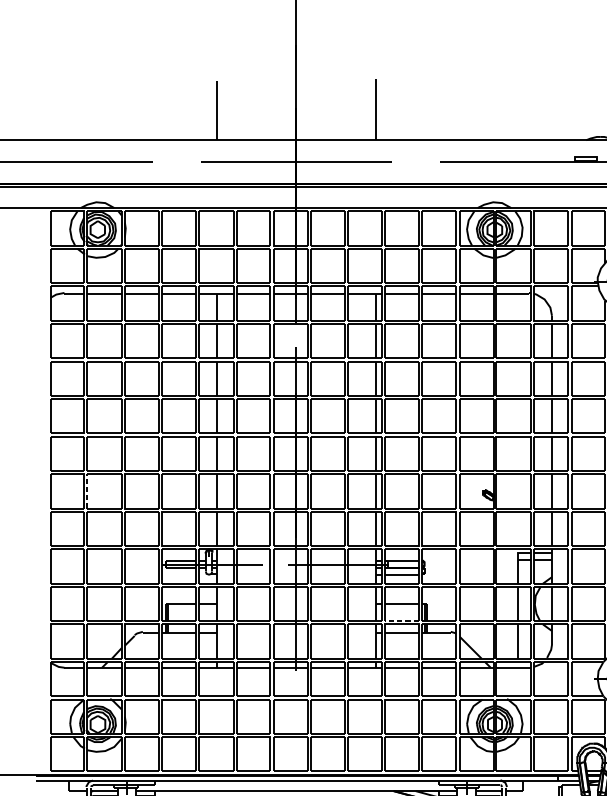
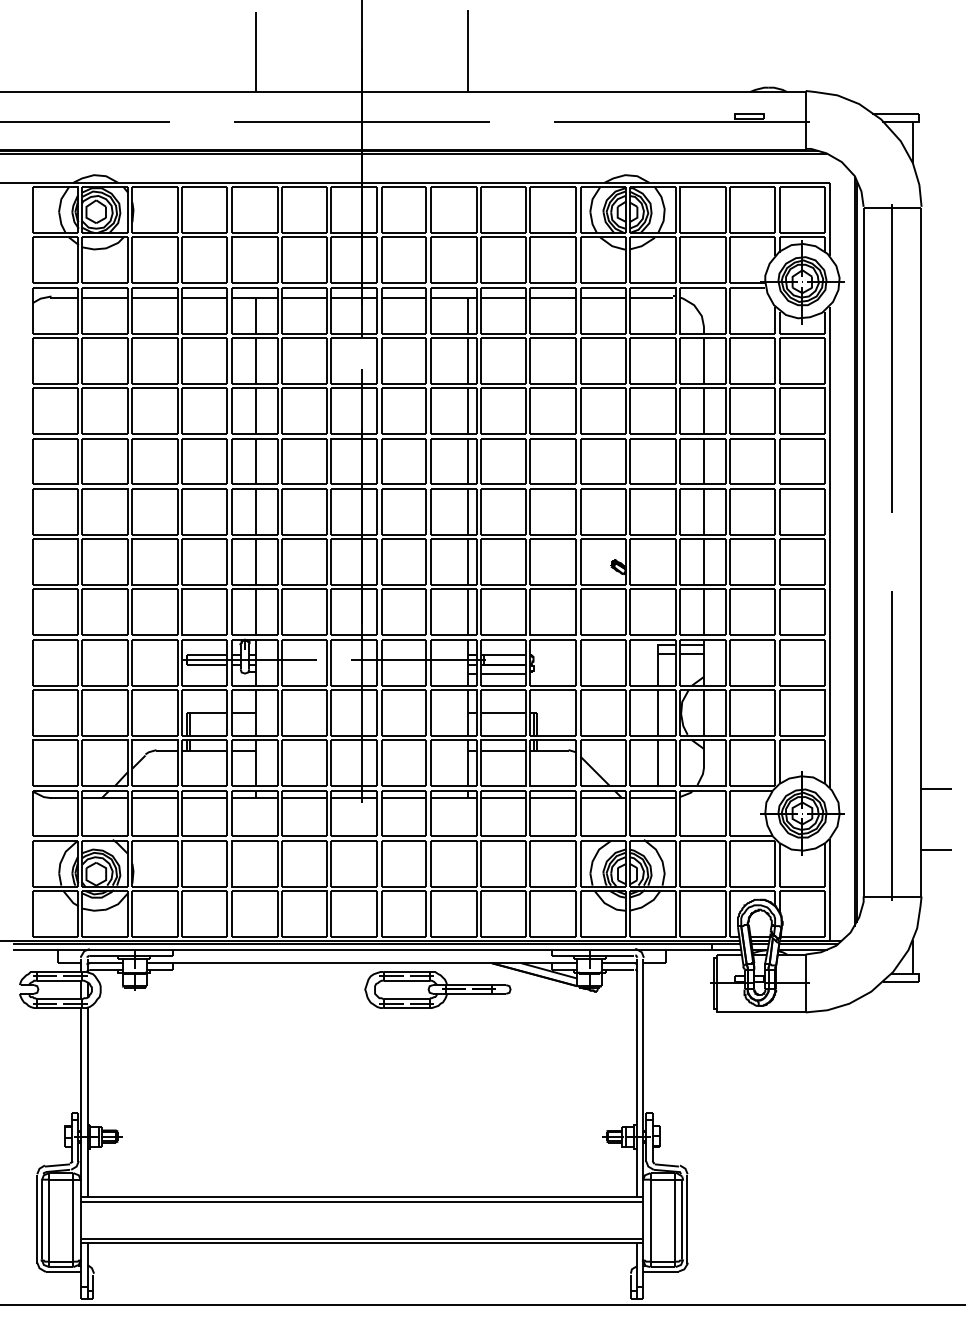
line: (87, 491) -> (82, 562), dashed -> solid
line: (401, 620) -> (502, 735), dashed -> solid

